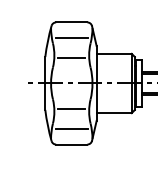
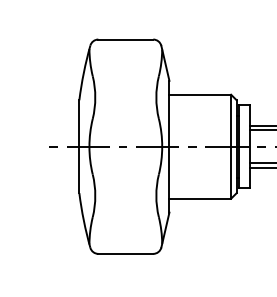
line: (71, 38) -> (125, 67), removed
line: (71, 57) -> (125, 101), removed
line: (71, 109) -> (125, 192), removed
line: (71, 128) -> (125, 225), removed

